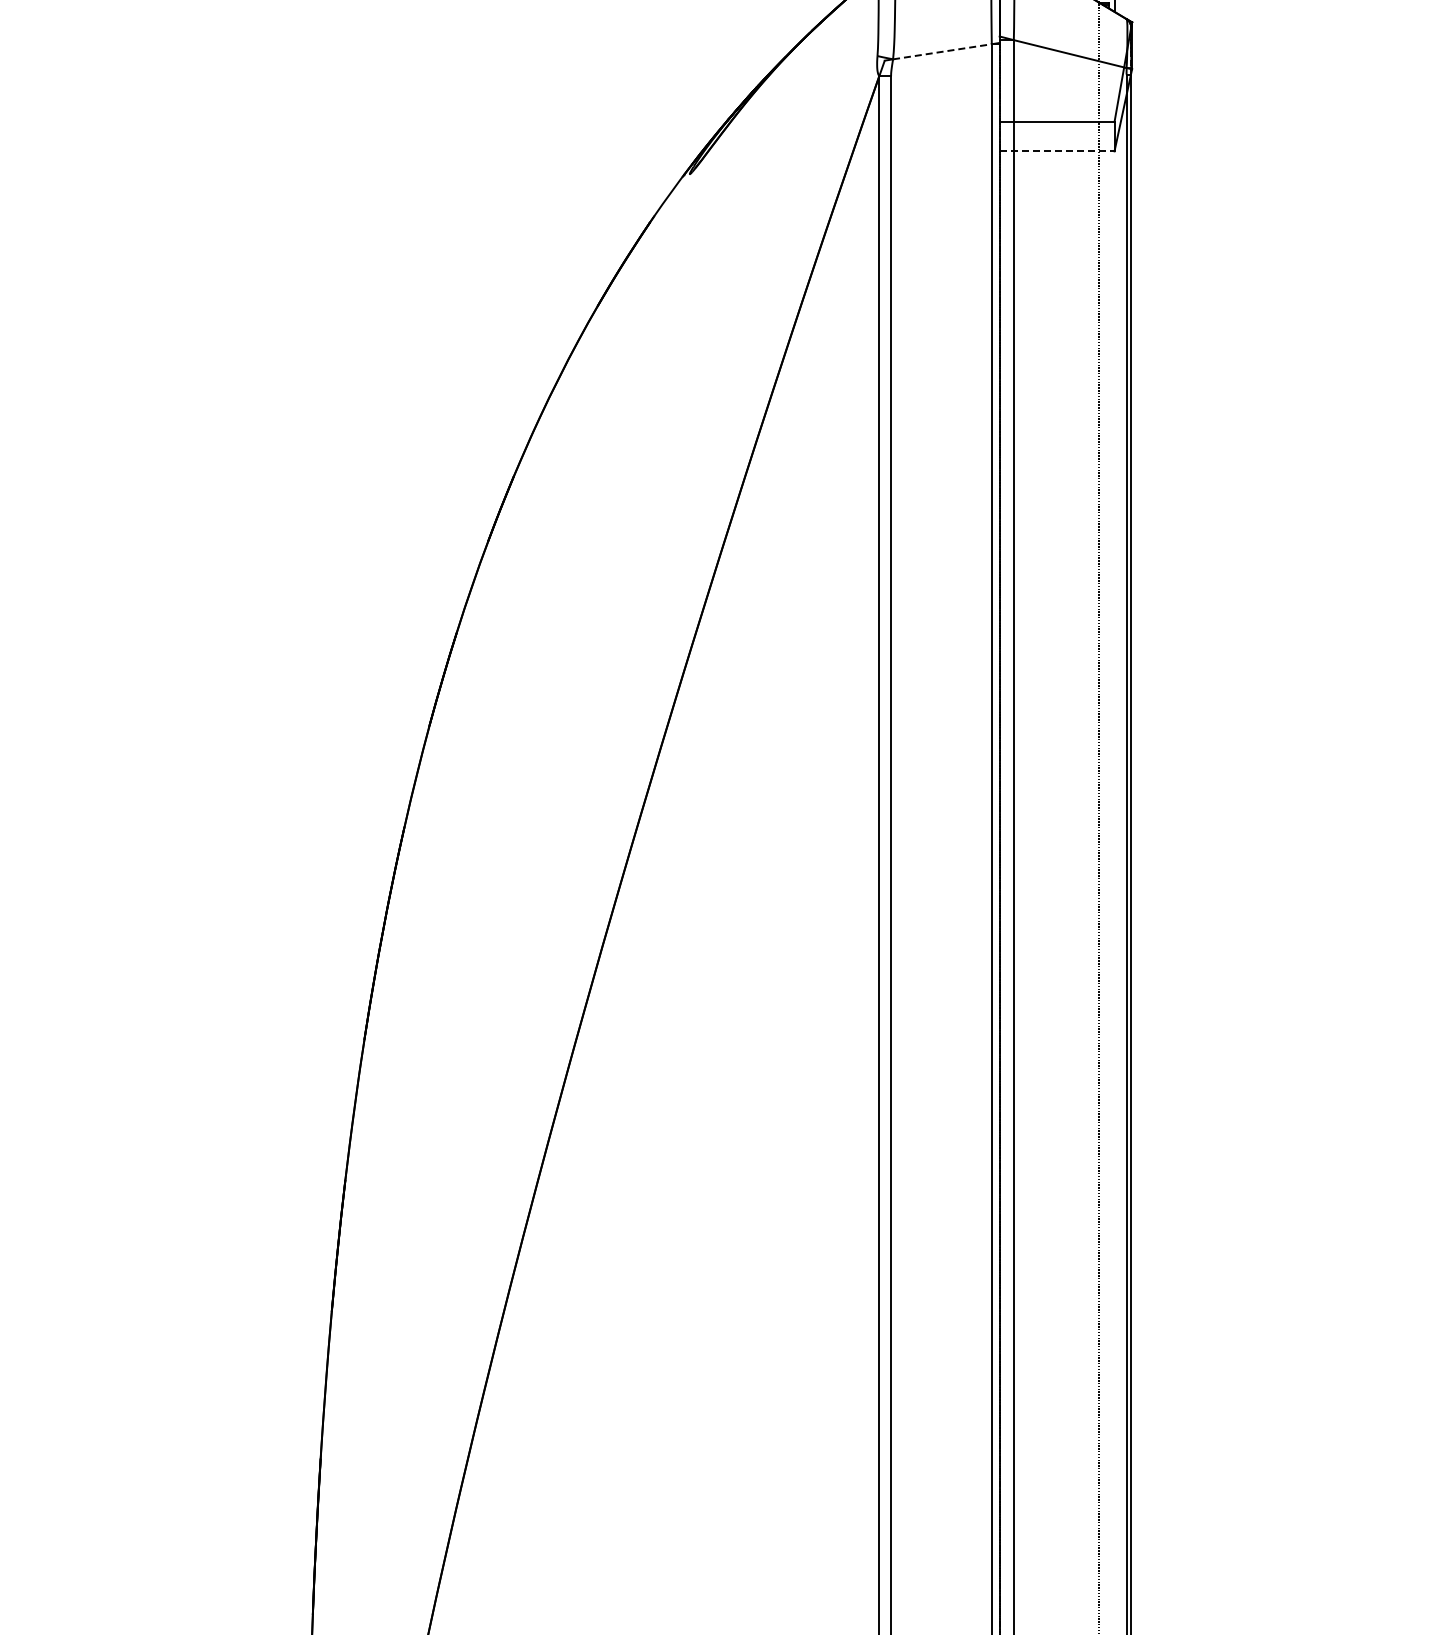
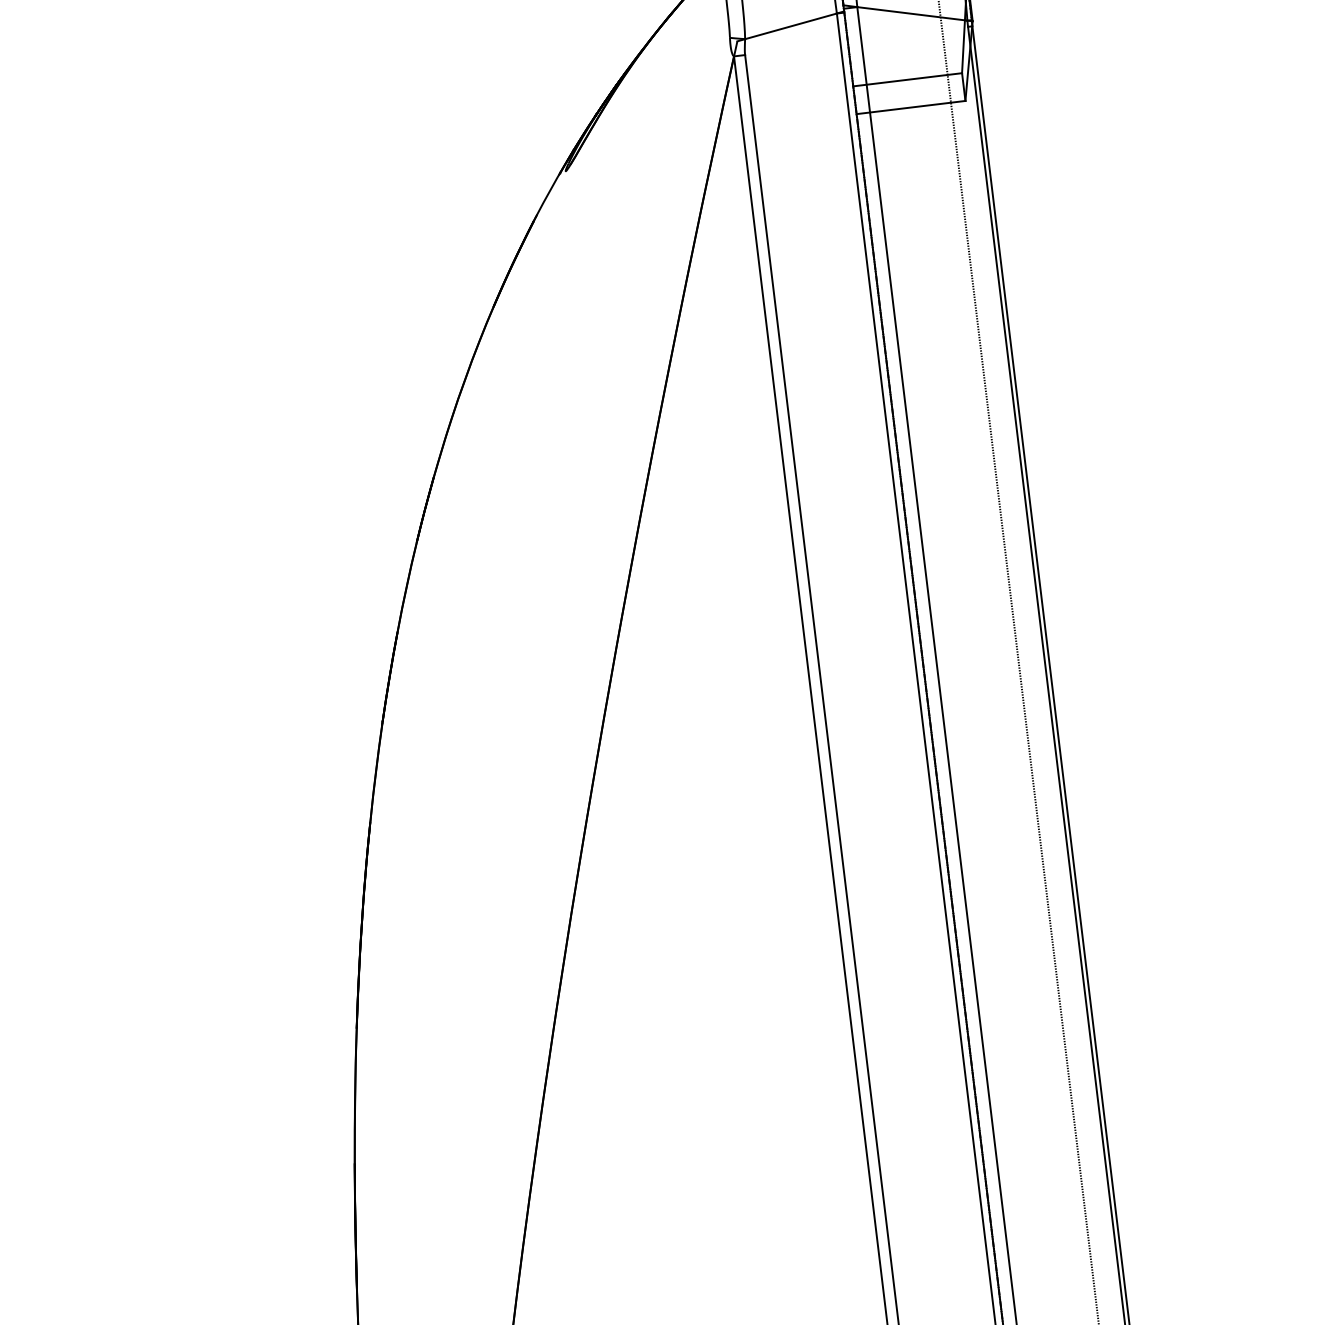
line: (942, 51) -> (791, 26), dashed -> solid
line: (1057, 151) -> (911, 107), dashed -> solid

